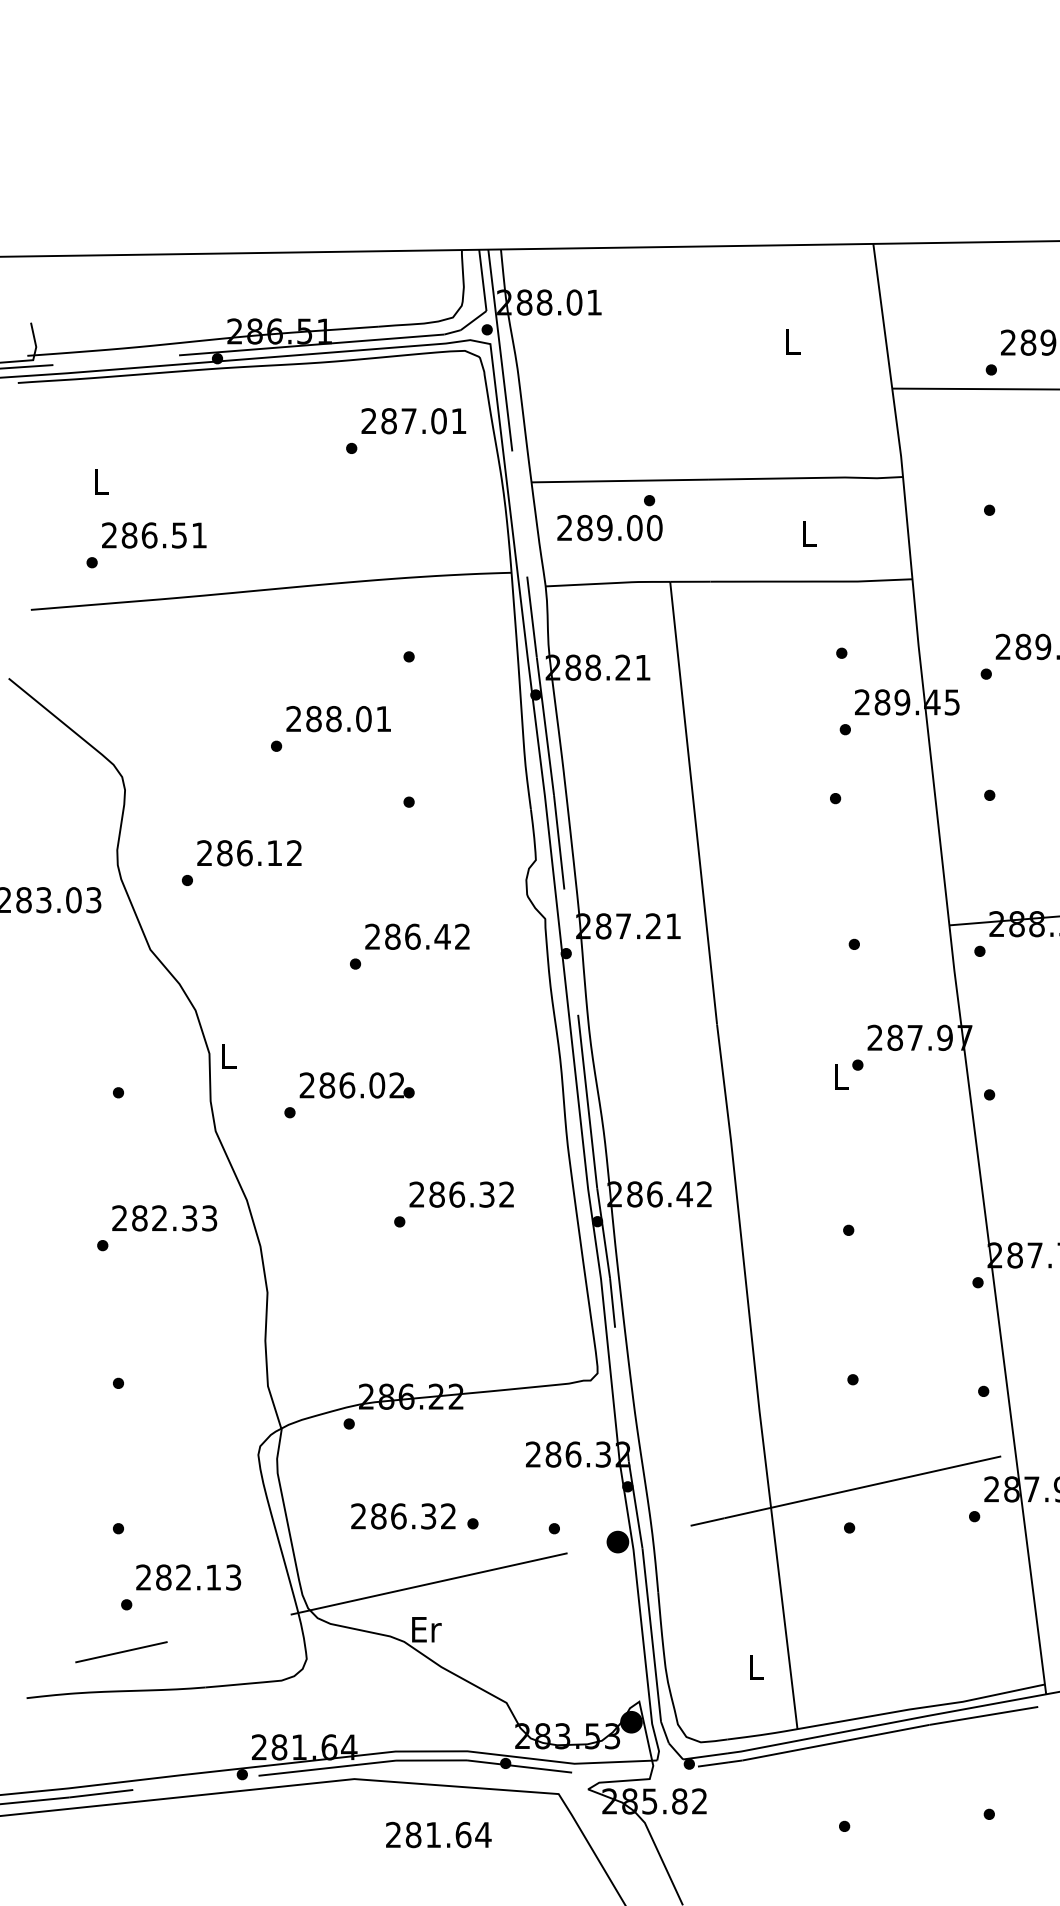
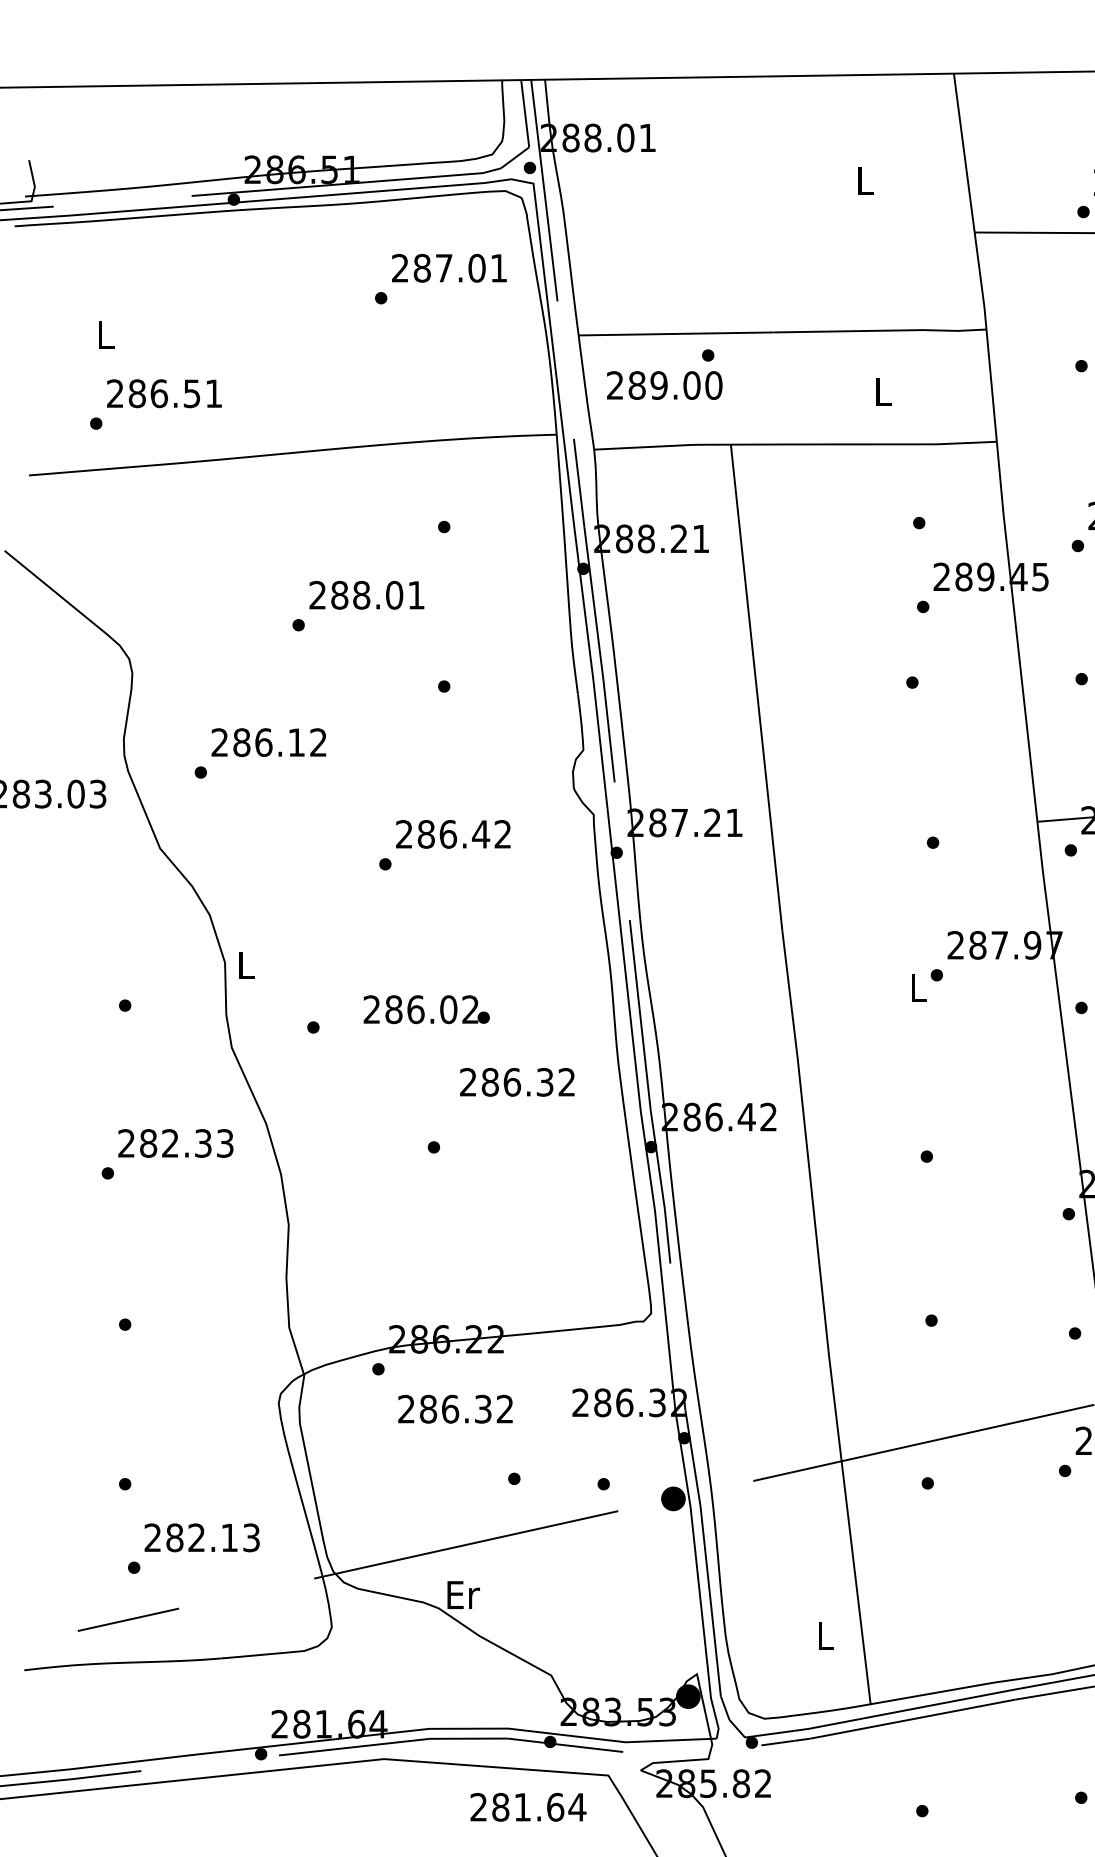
text: (356, 1085) -> (425, 1009), moved
text: (461, 1194) -> (517, 1082), moved
text: (403, 1516) -> (455, 1409), moved
text: (438, 1834) -> (528, 1806), moved

